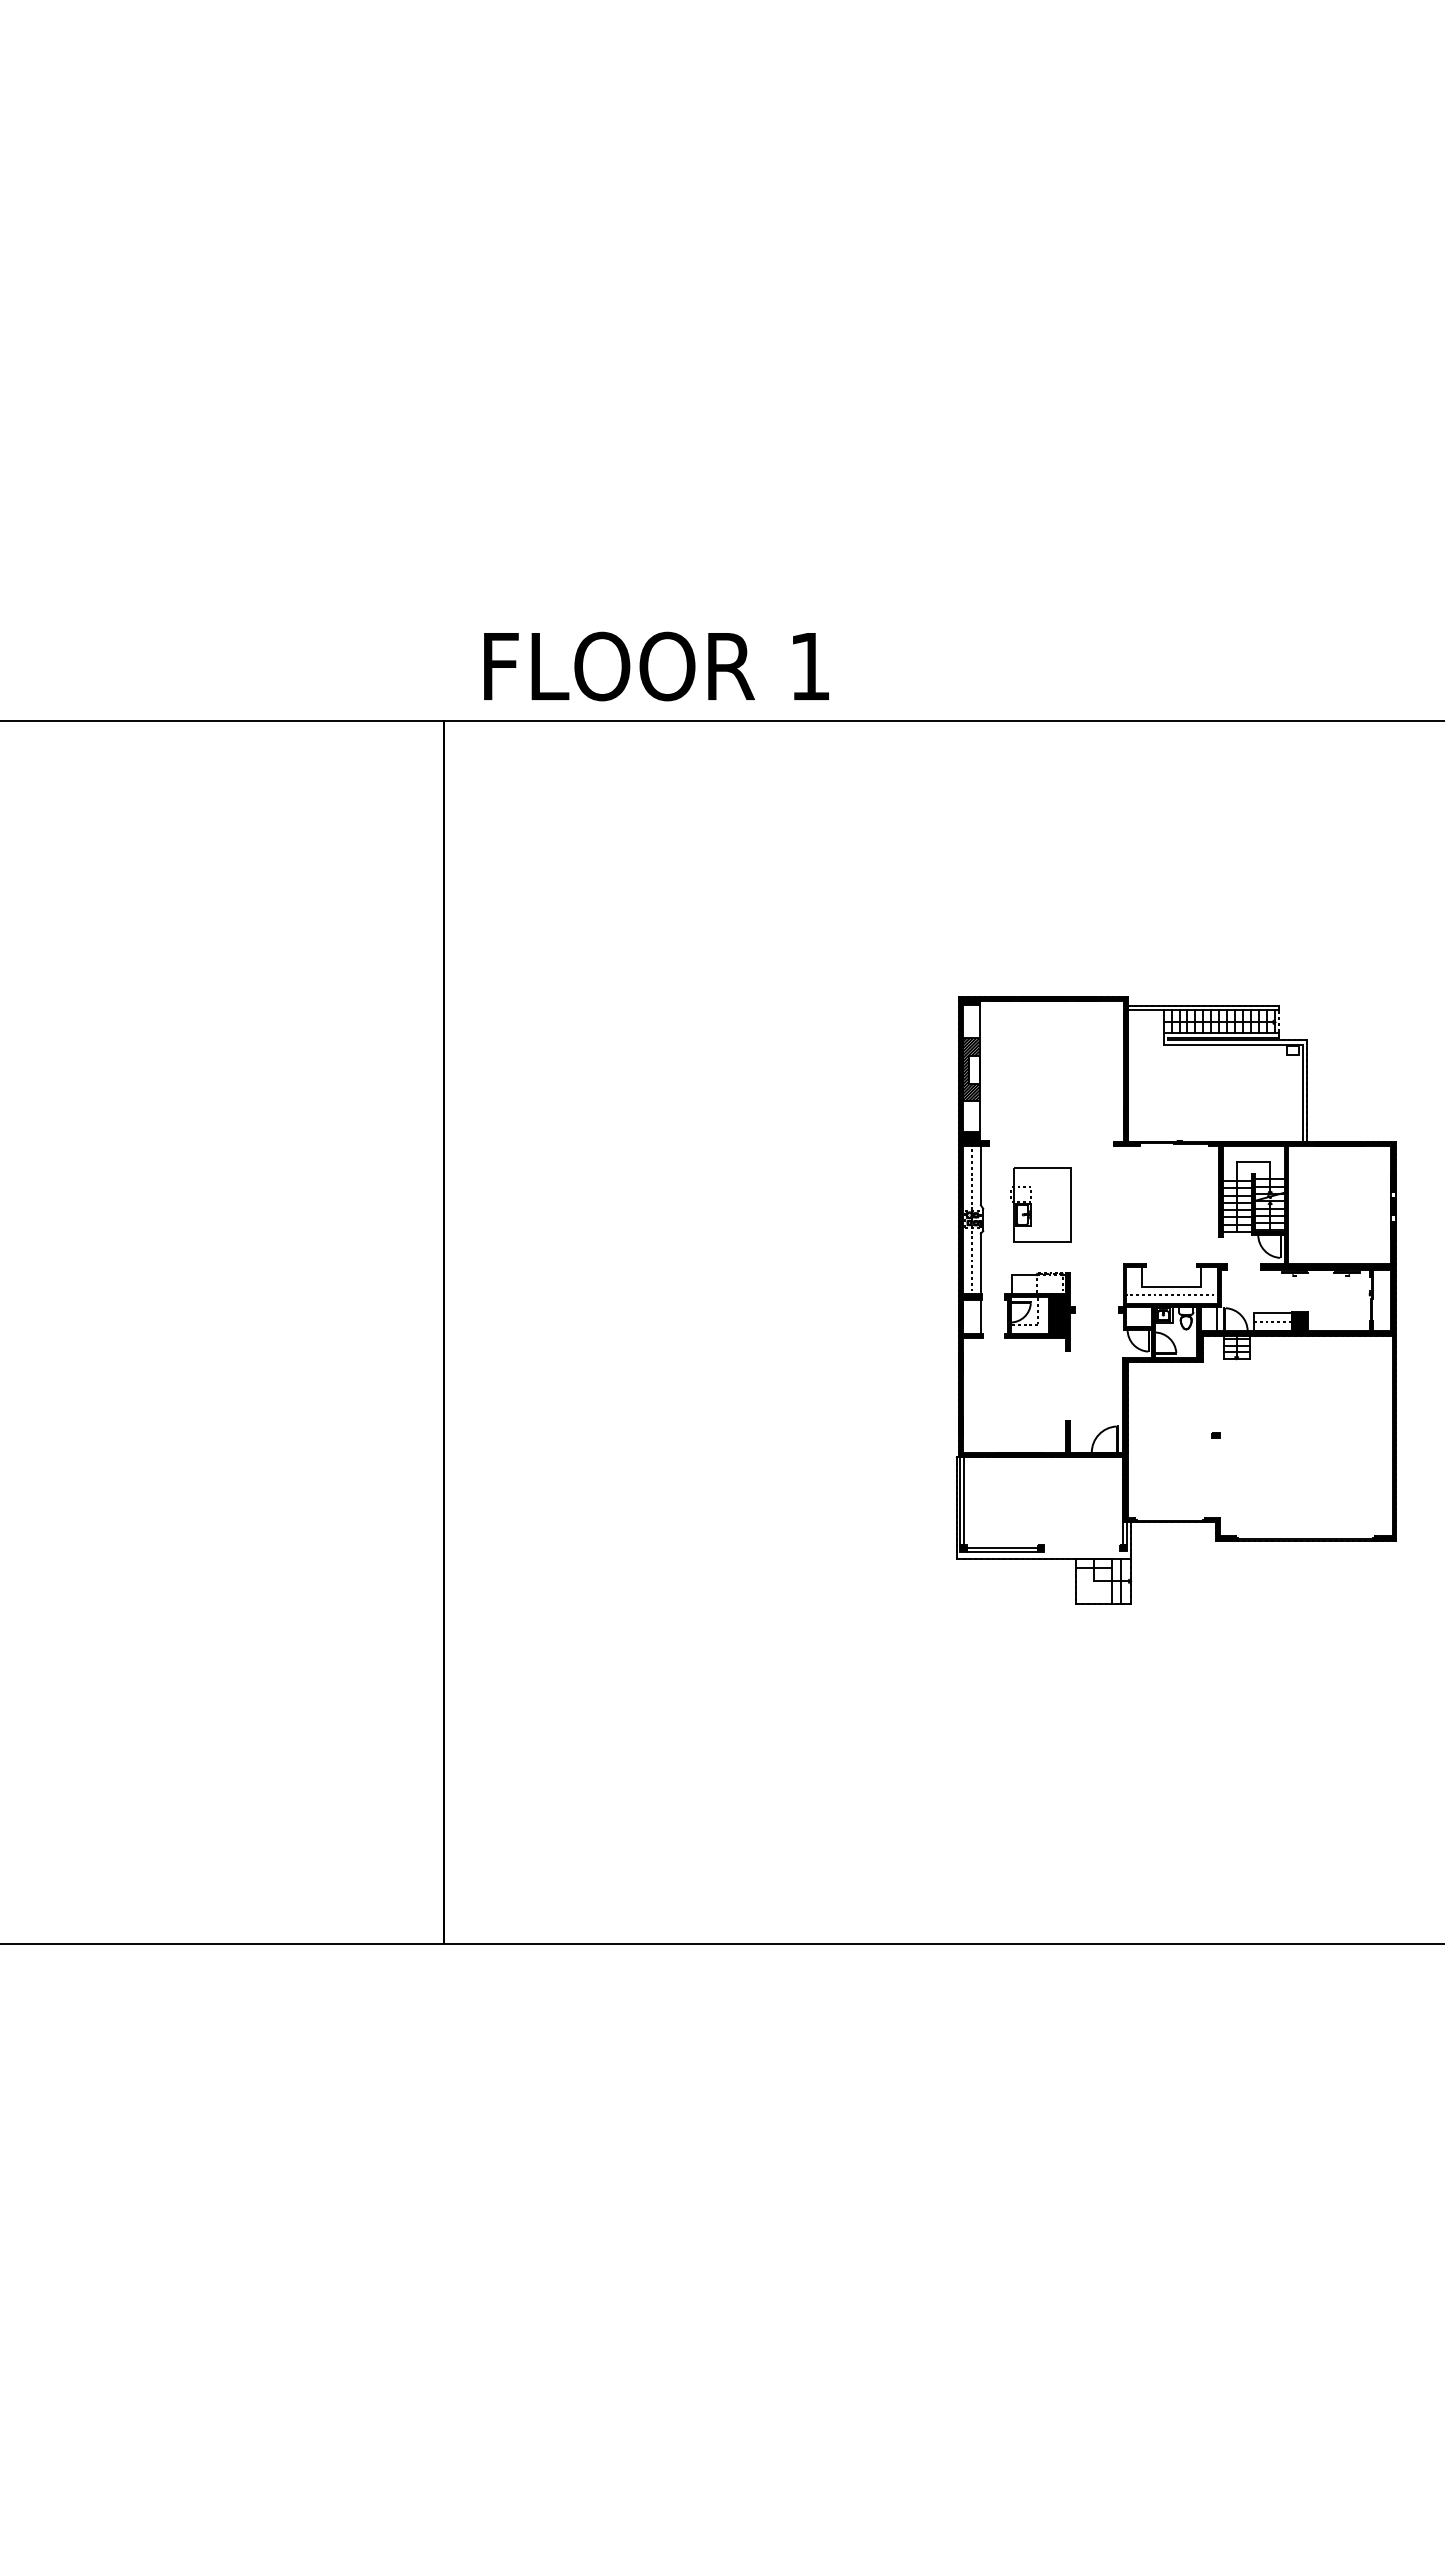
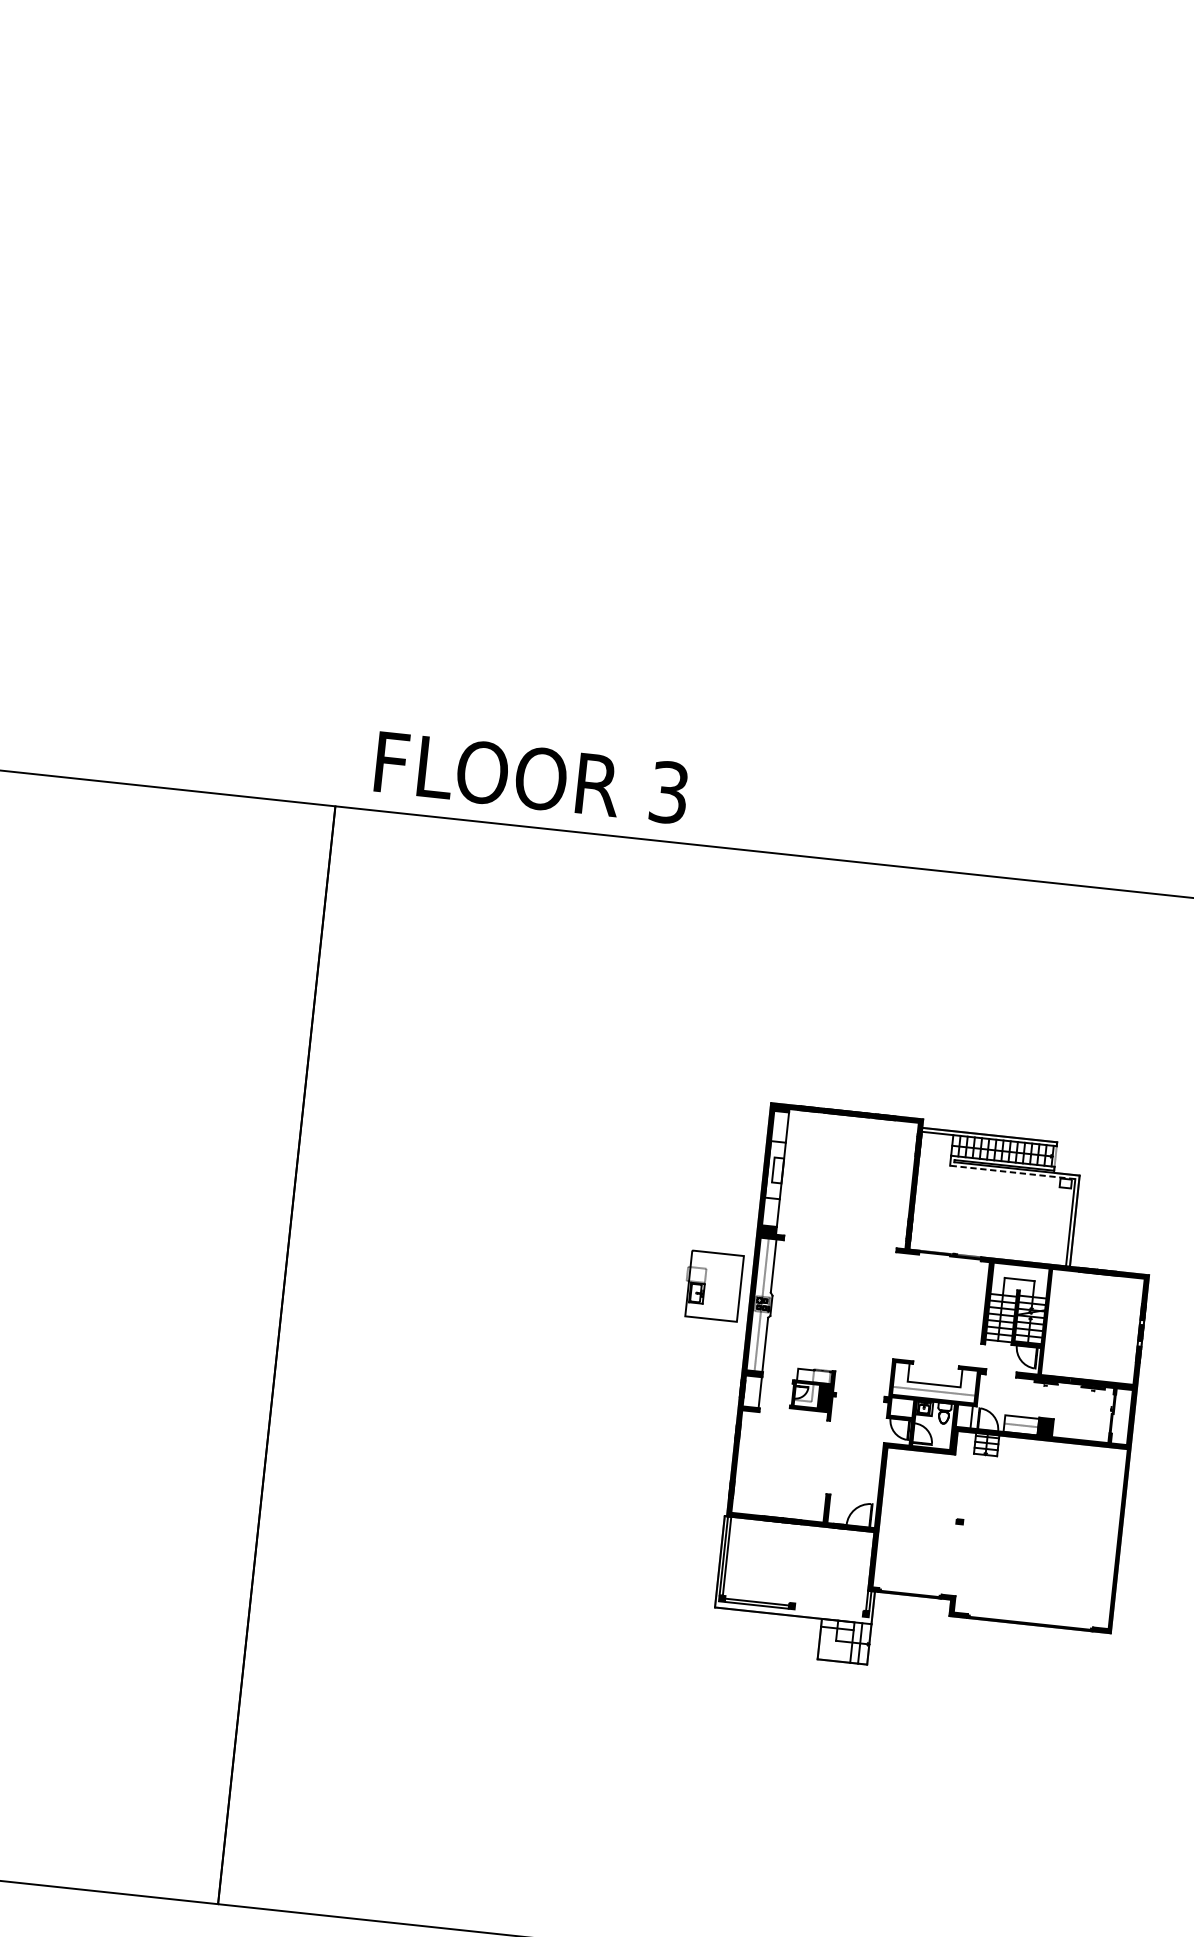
text: (809, 666) -> (668, 792), 1 -> 3
line: (1233, 1044) -> (1012, 1172), solid -> dashed
hatch: (971, 1069) -> (775, 1169), removed
part: (1040, 1204) -> (713, 1285), moved
part: (1039, 1311) -> (813, 1393), size x0.7

